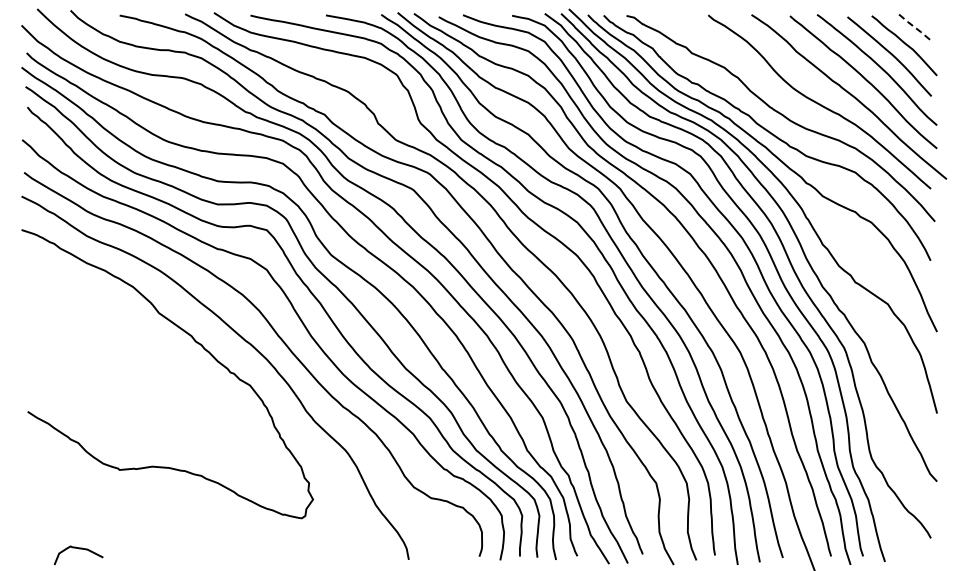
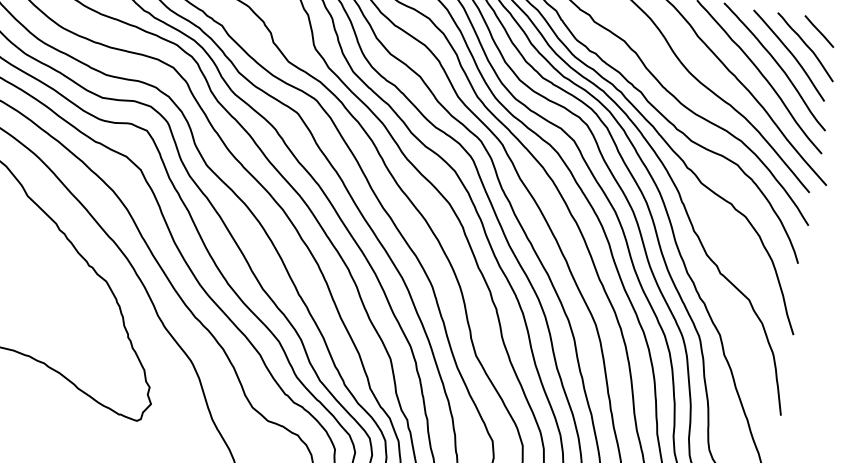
line: (916, 28) -> (820, 32), dashed -> solid

